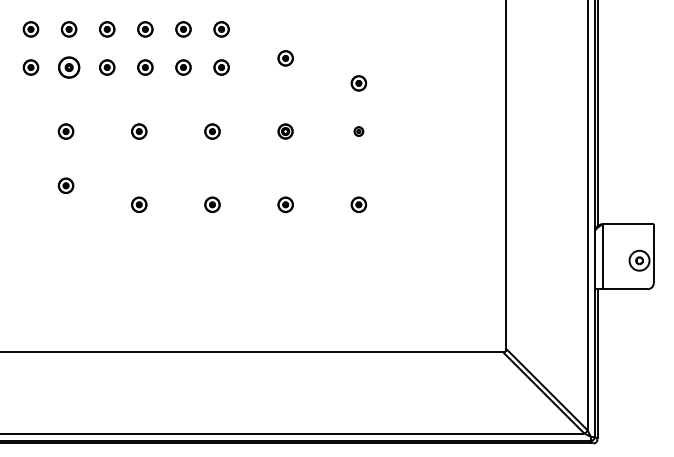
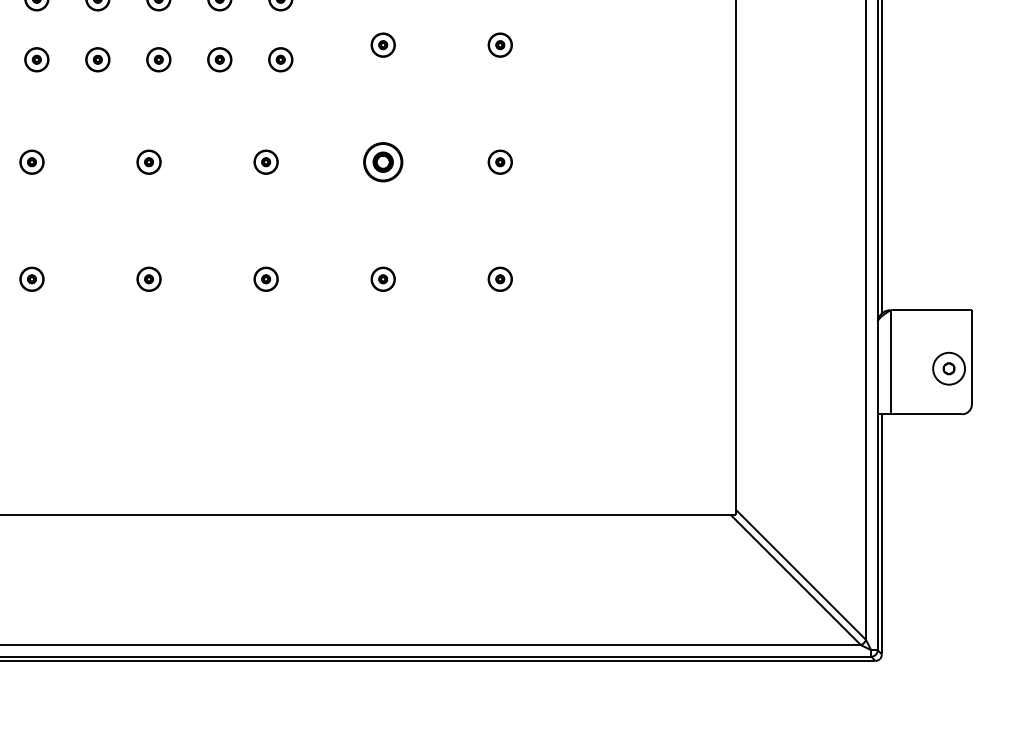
part: (68, 67) -> (35, 59), size x0.71
part: (358, 83) -> (499, 45), moved
part: (285, 131) -> (382, 162), size x1.67
part: (358, 131) -> (499, 162), size x1.67
part: (65, 185) -> (31, 278), moved

